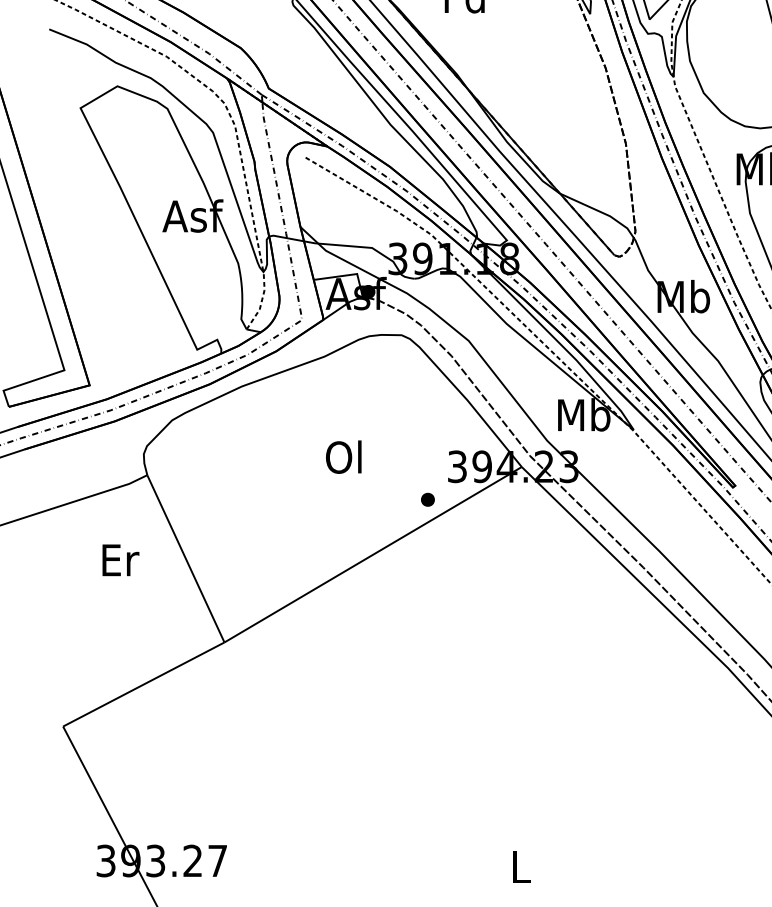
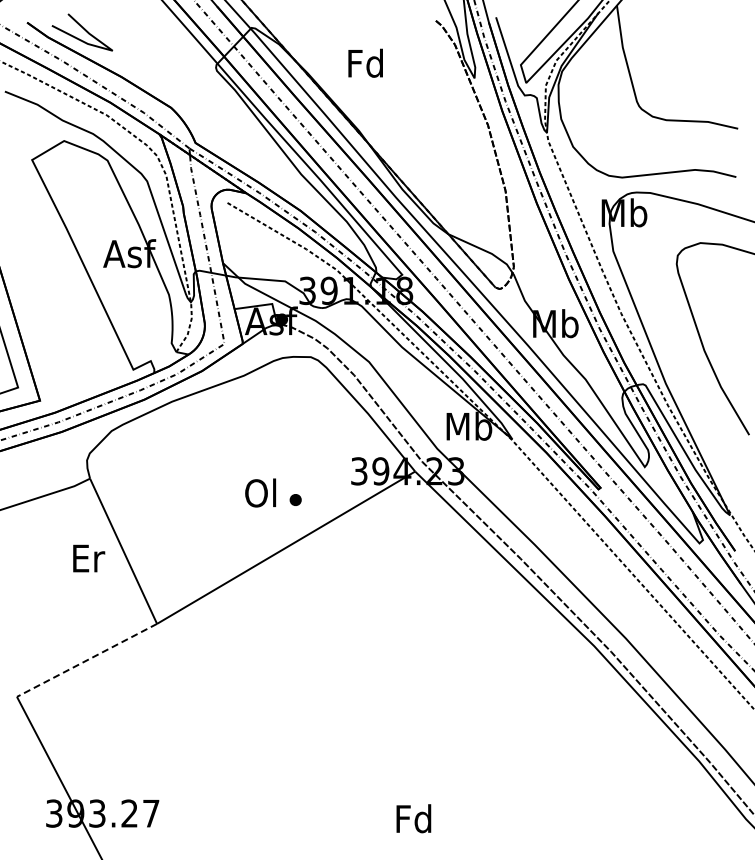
text: (343, 456) -> (260, 492), moved
part: (427, 499) -> (295, 499), moved
text: (121, 560) -> (89, 558), moved
line: (144, 684) -> (87, 660), solid -> dashed
text: (519, 866) -> (413, 818), L -> Fd

